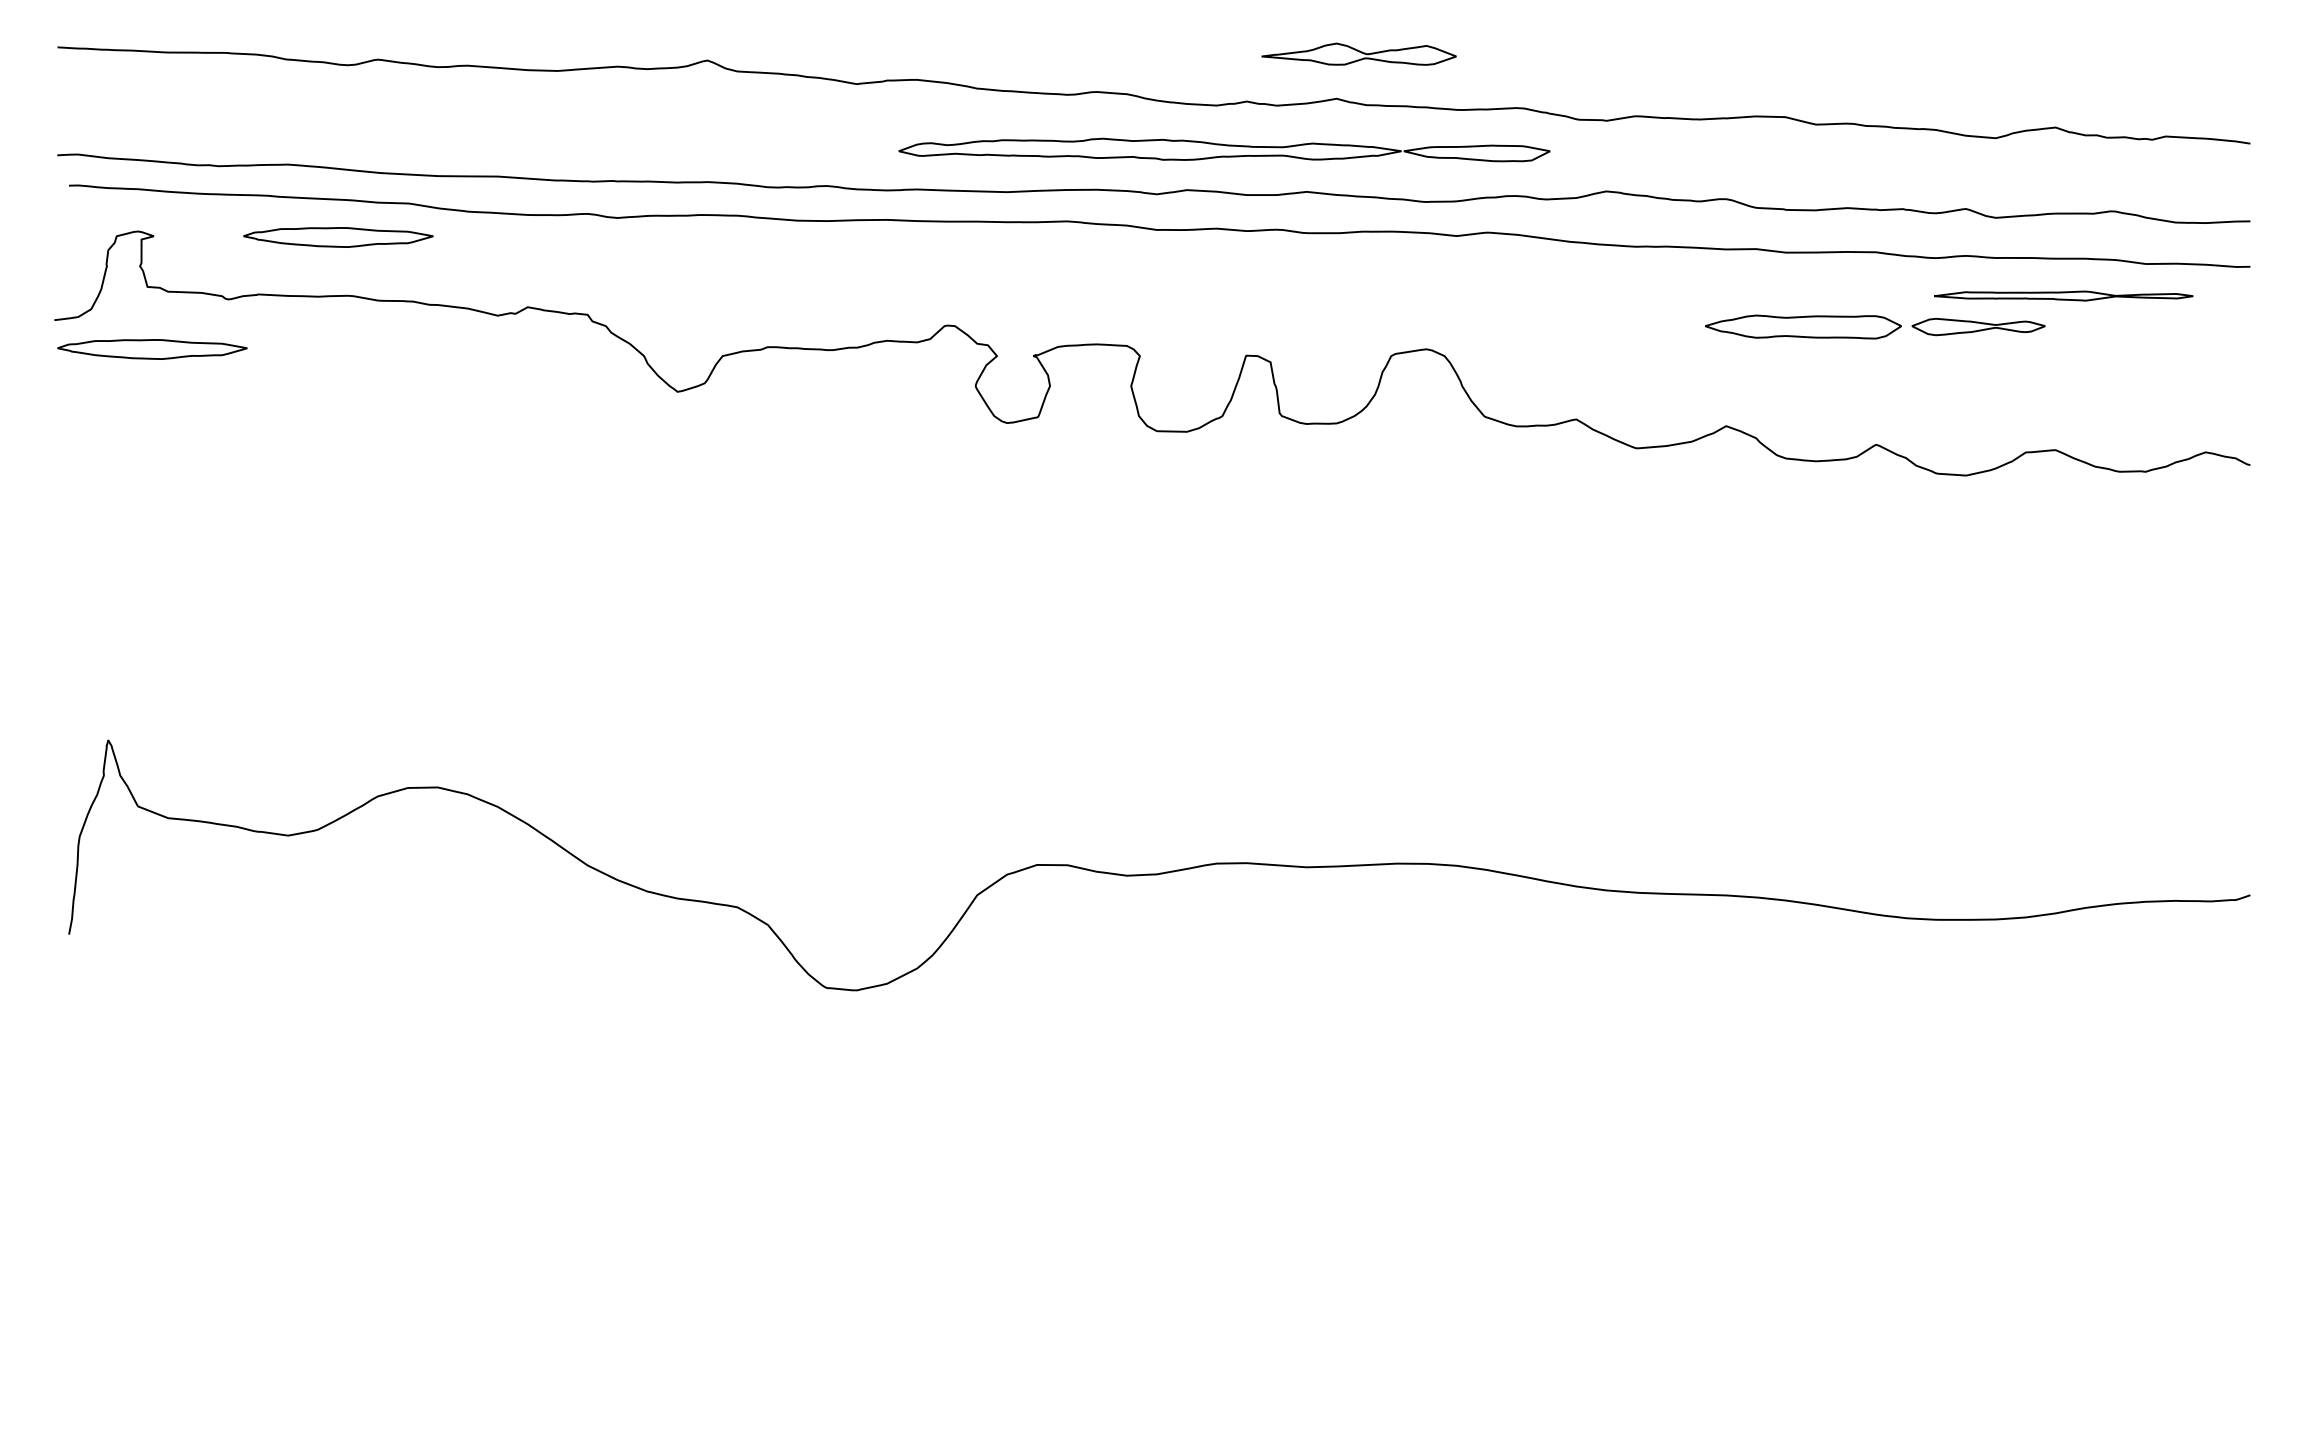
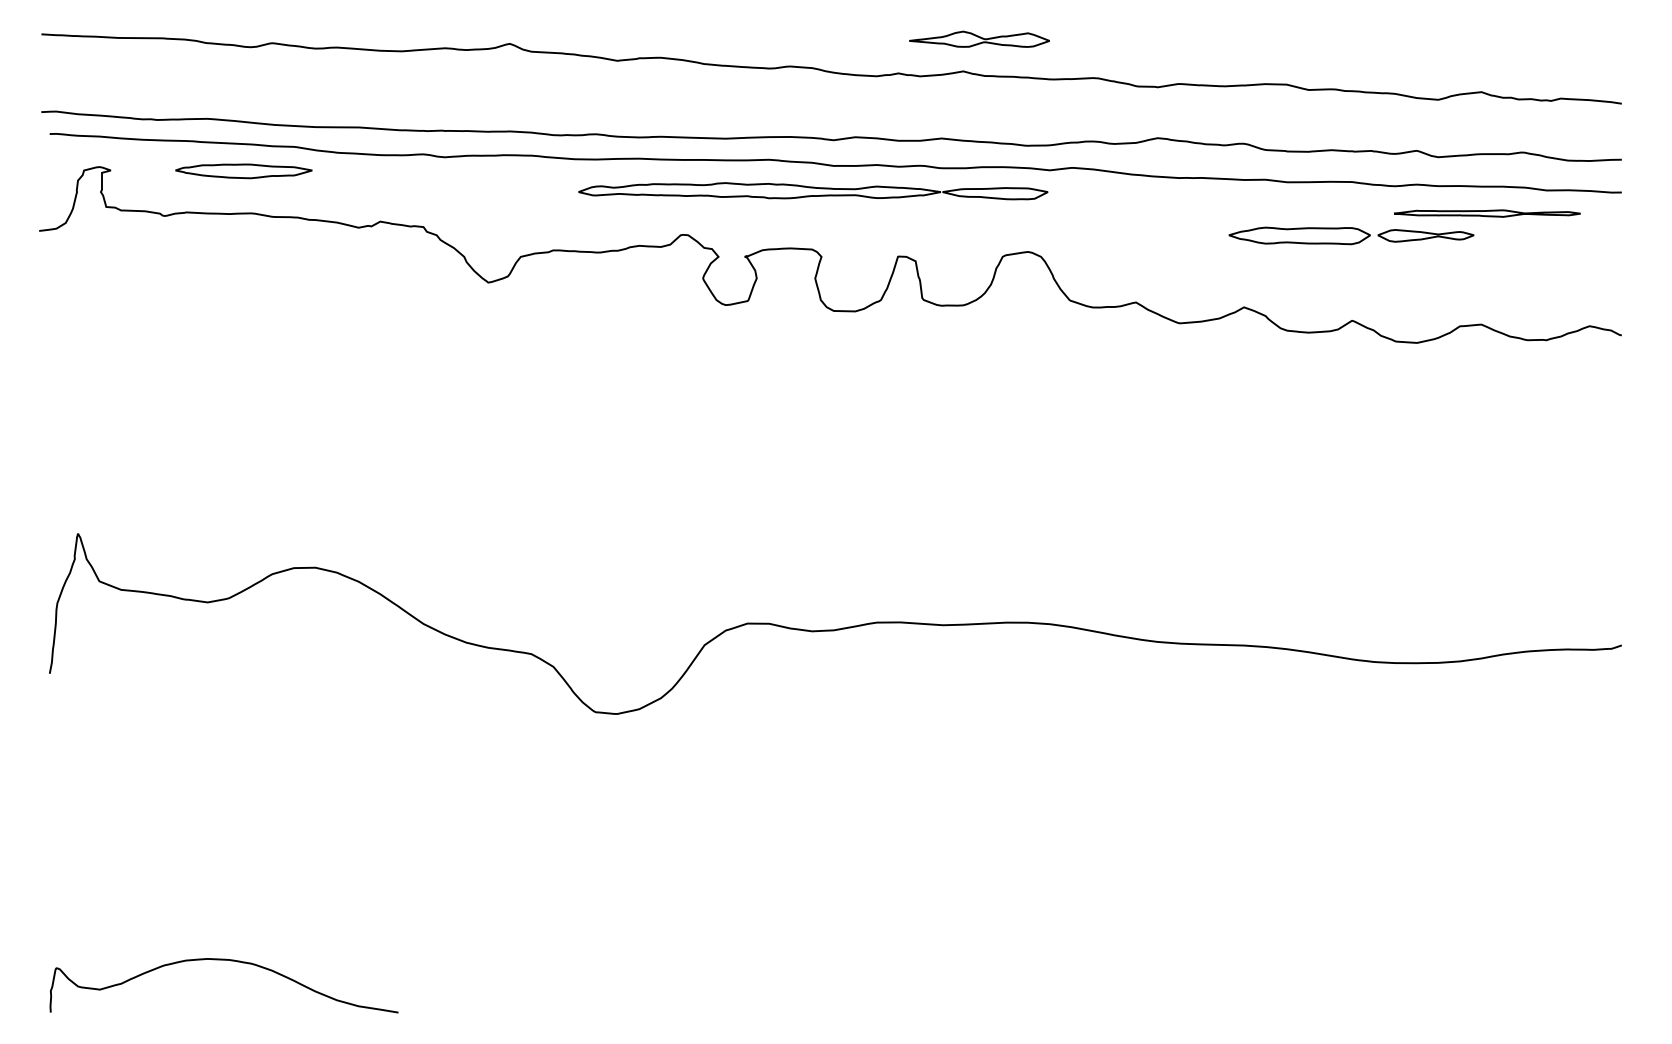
part: (1224, 149) -> (813, 190), moved
part: (152, 349) -> (109, 252), removed
curve: (310, 1332) -> (223, 960), added

